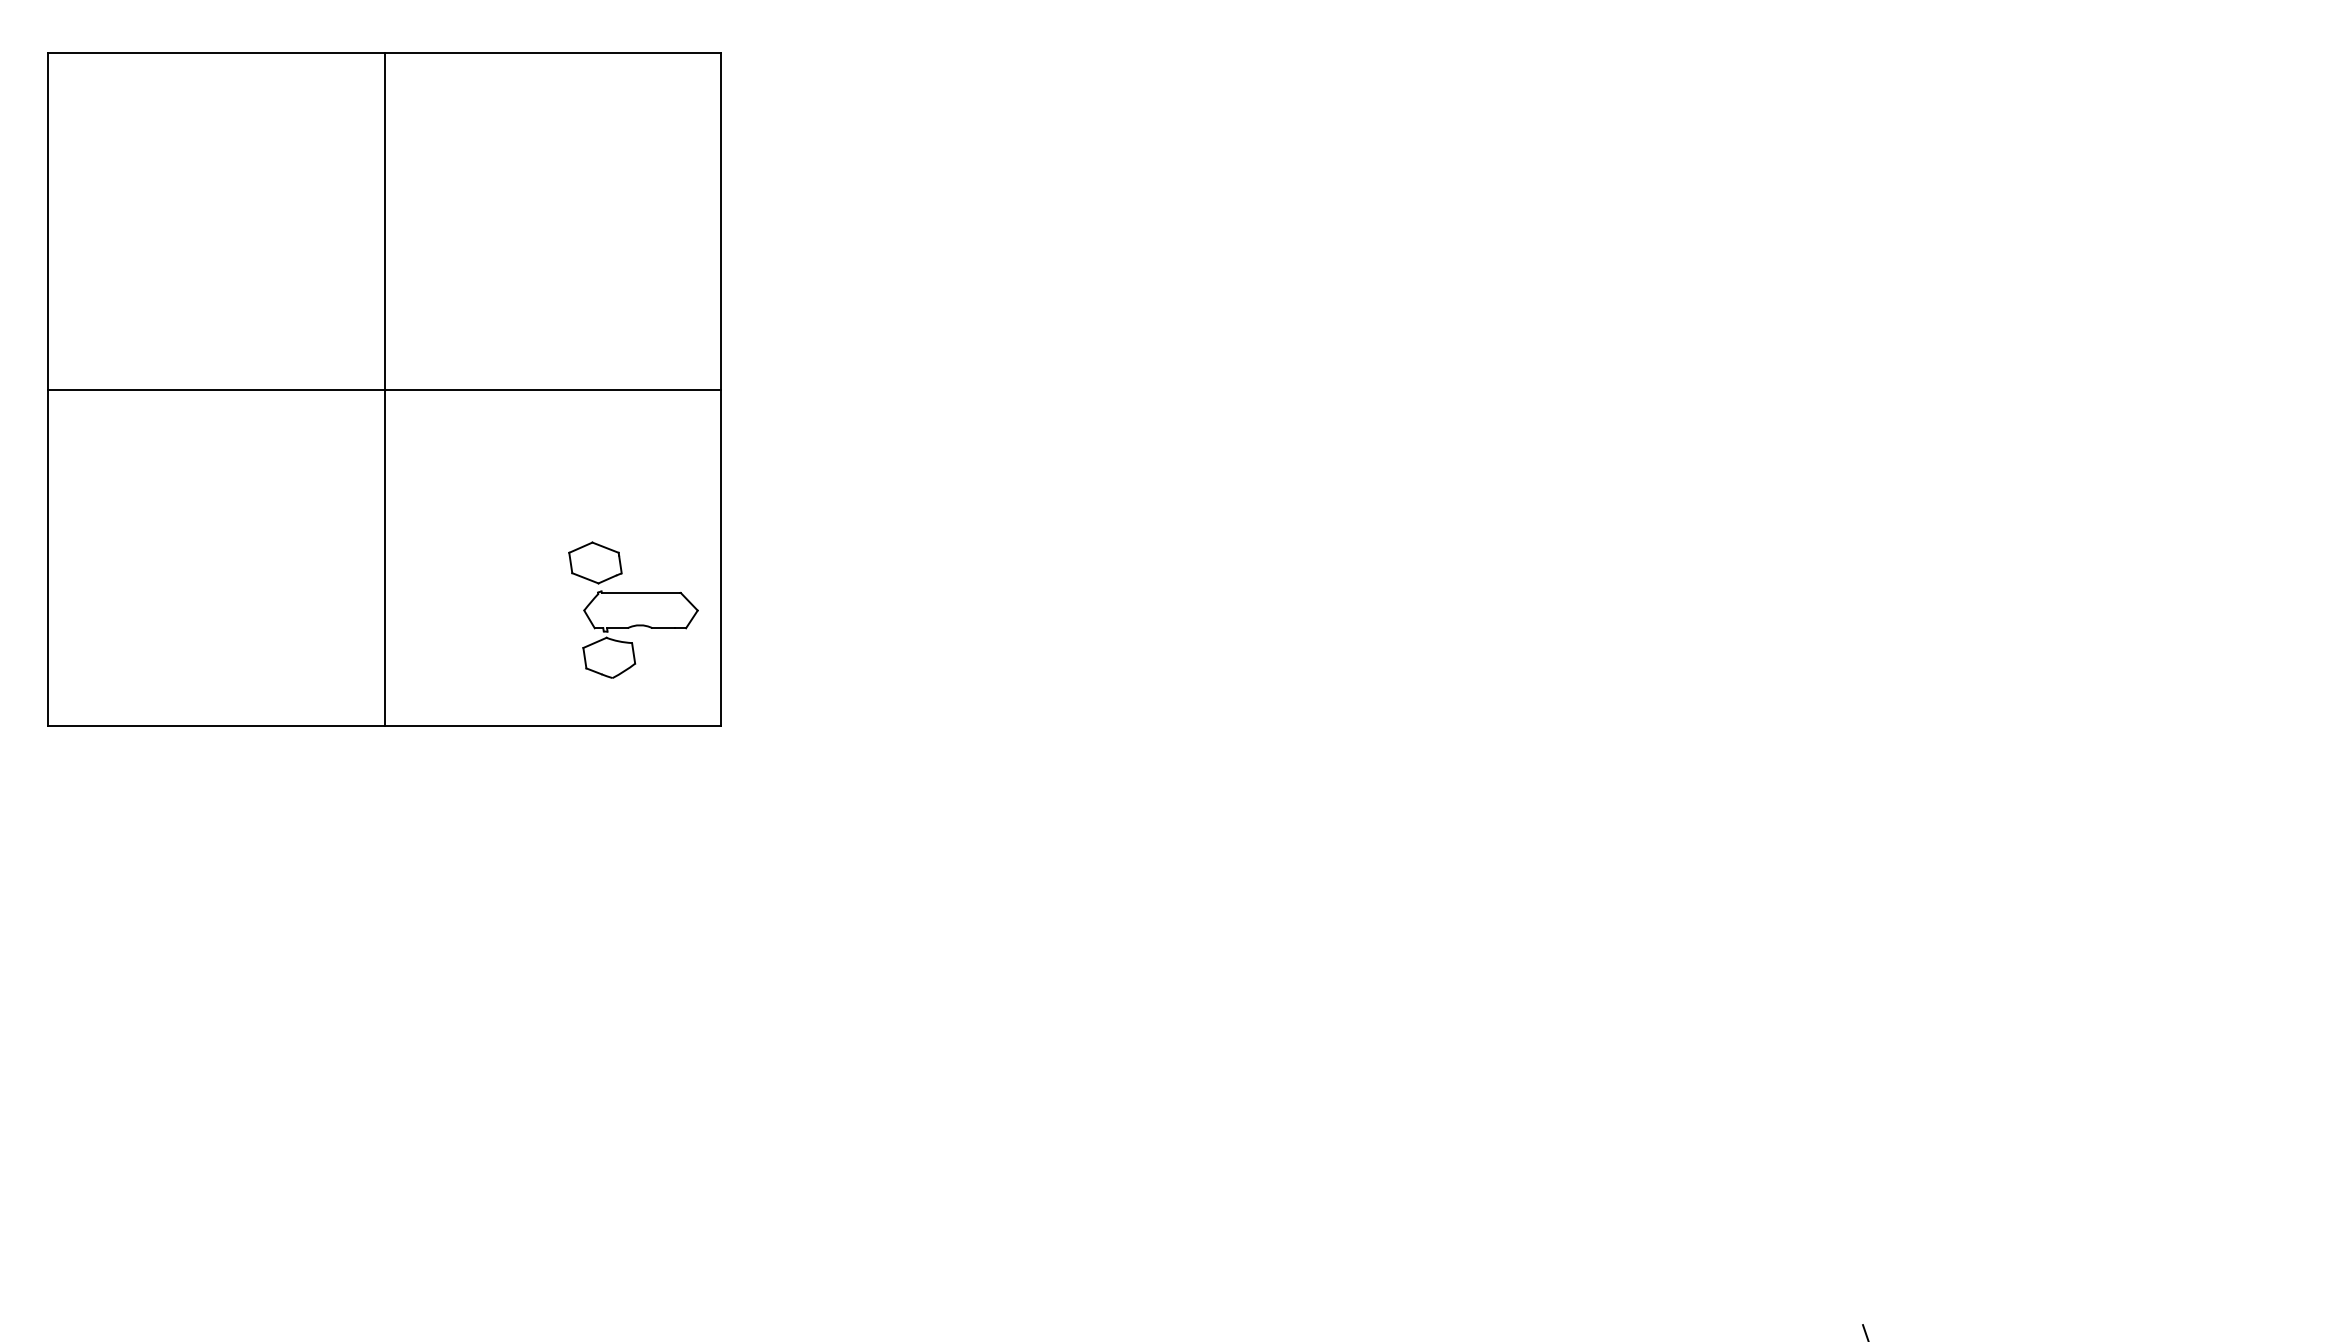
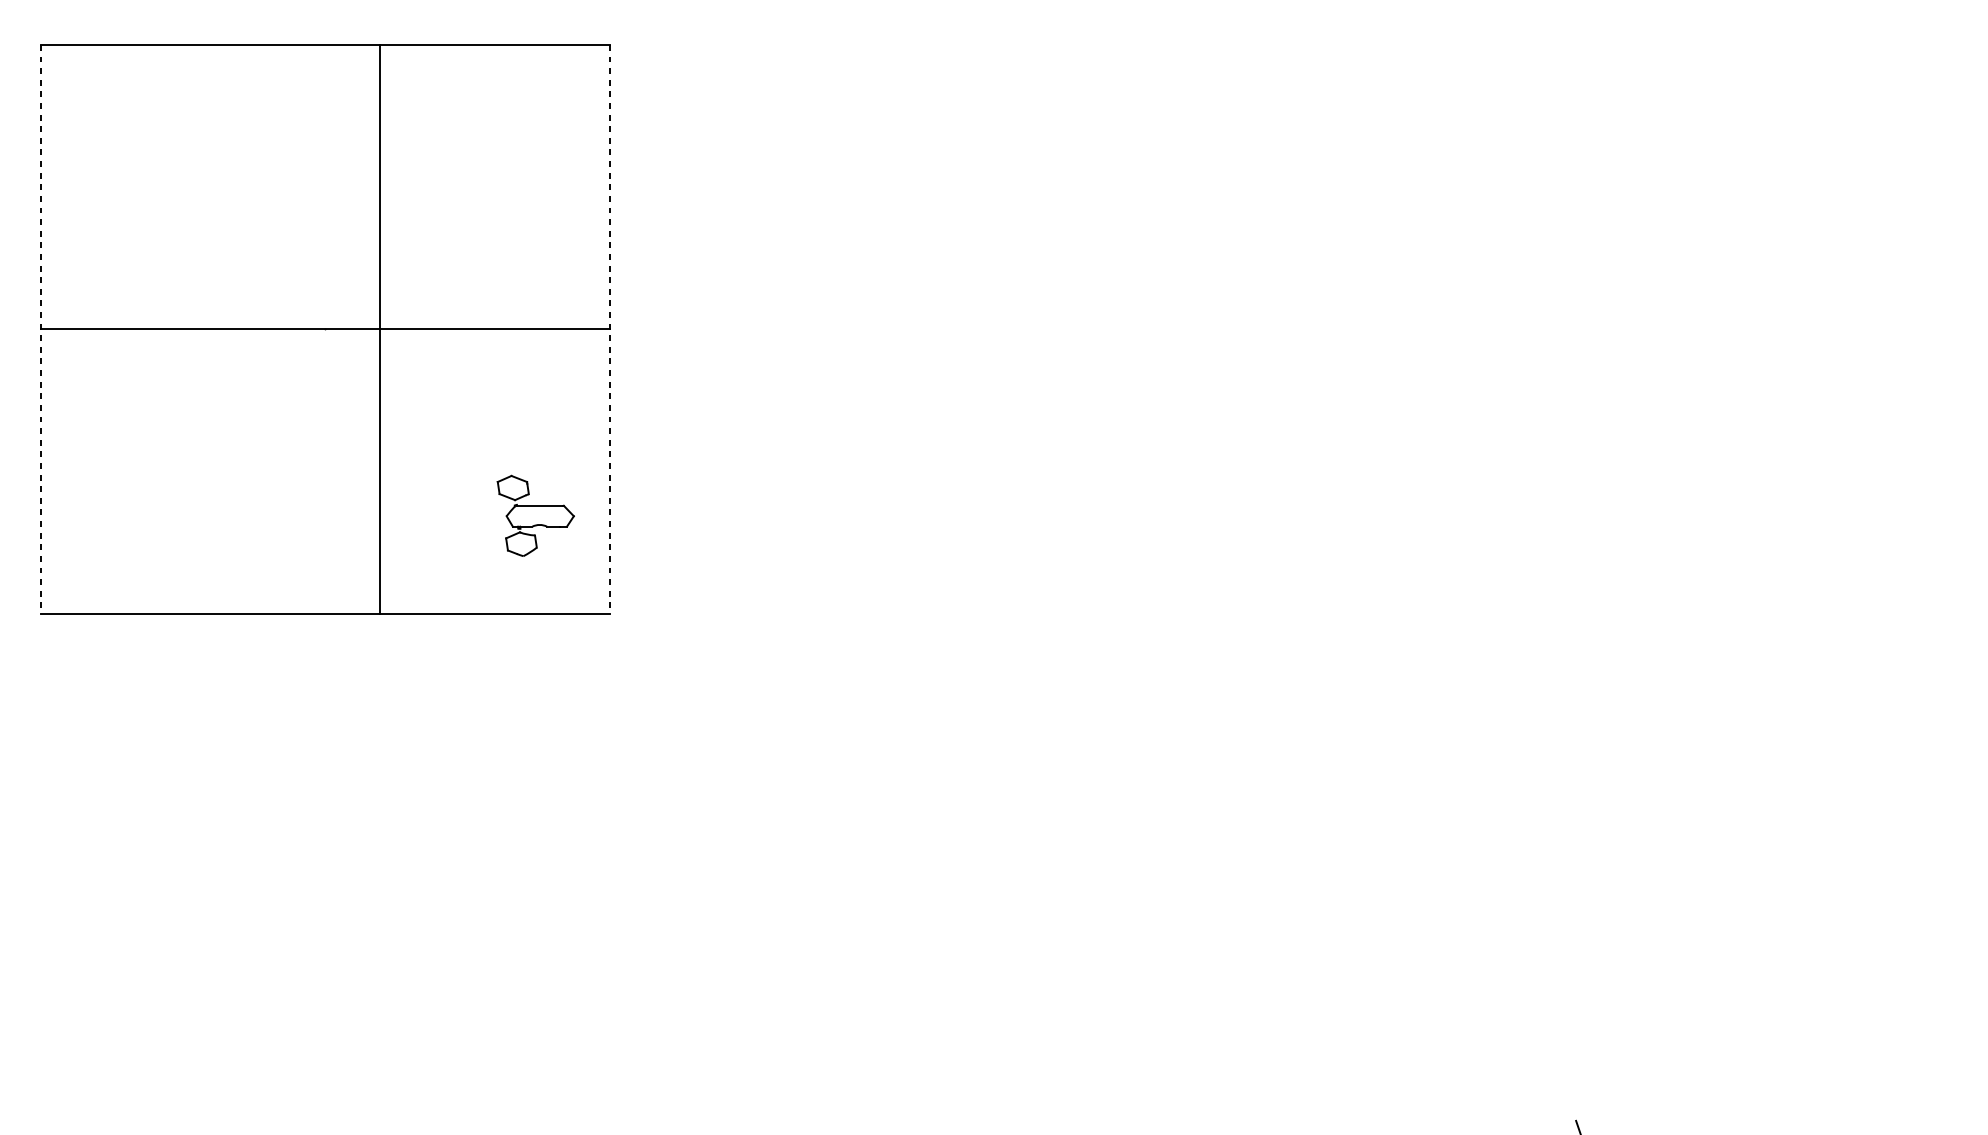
line: (384, 389) -> (380, 329), moved
line: (48, 390) -> (40, 330), solid -> dashed
line: (720, 390) -> (609, 330), solid -> dashed
part: (633, 609) -> (535, 515), size x0.7

